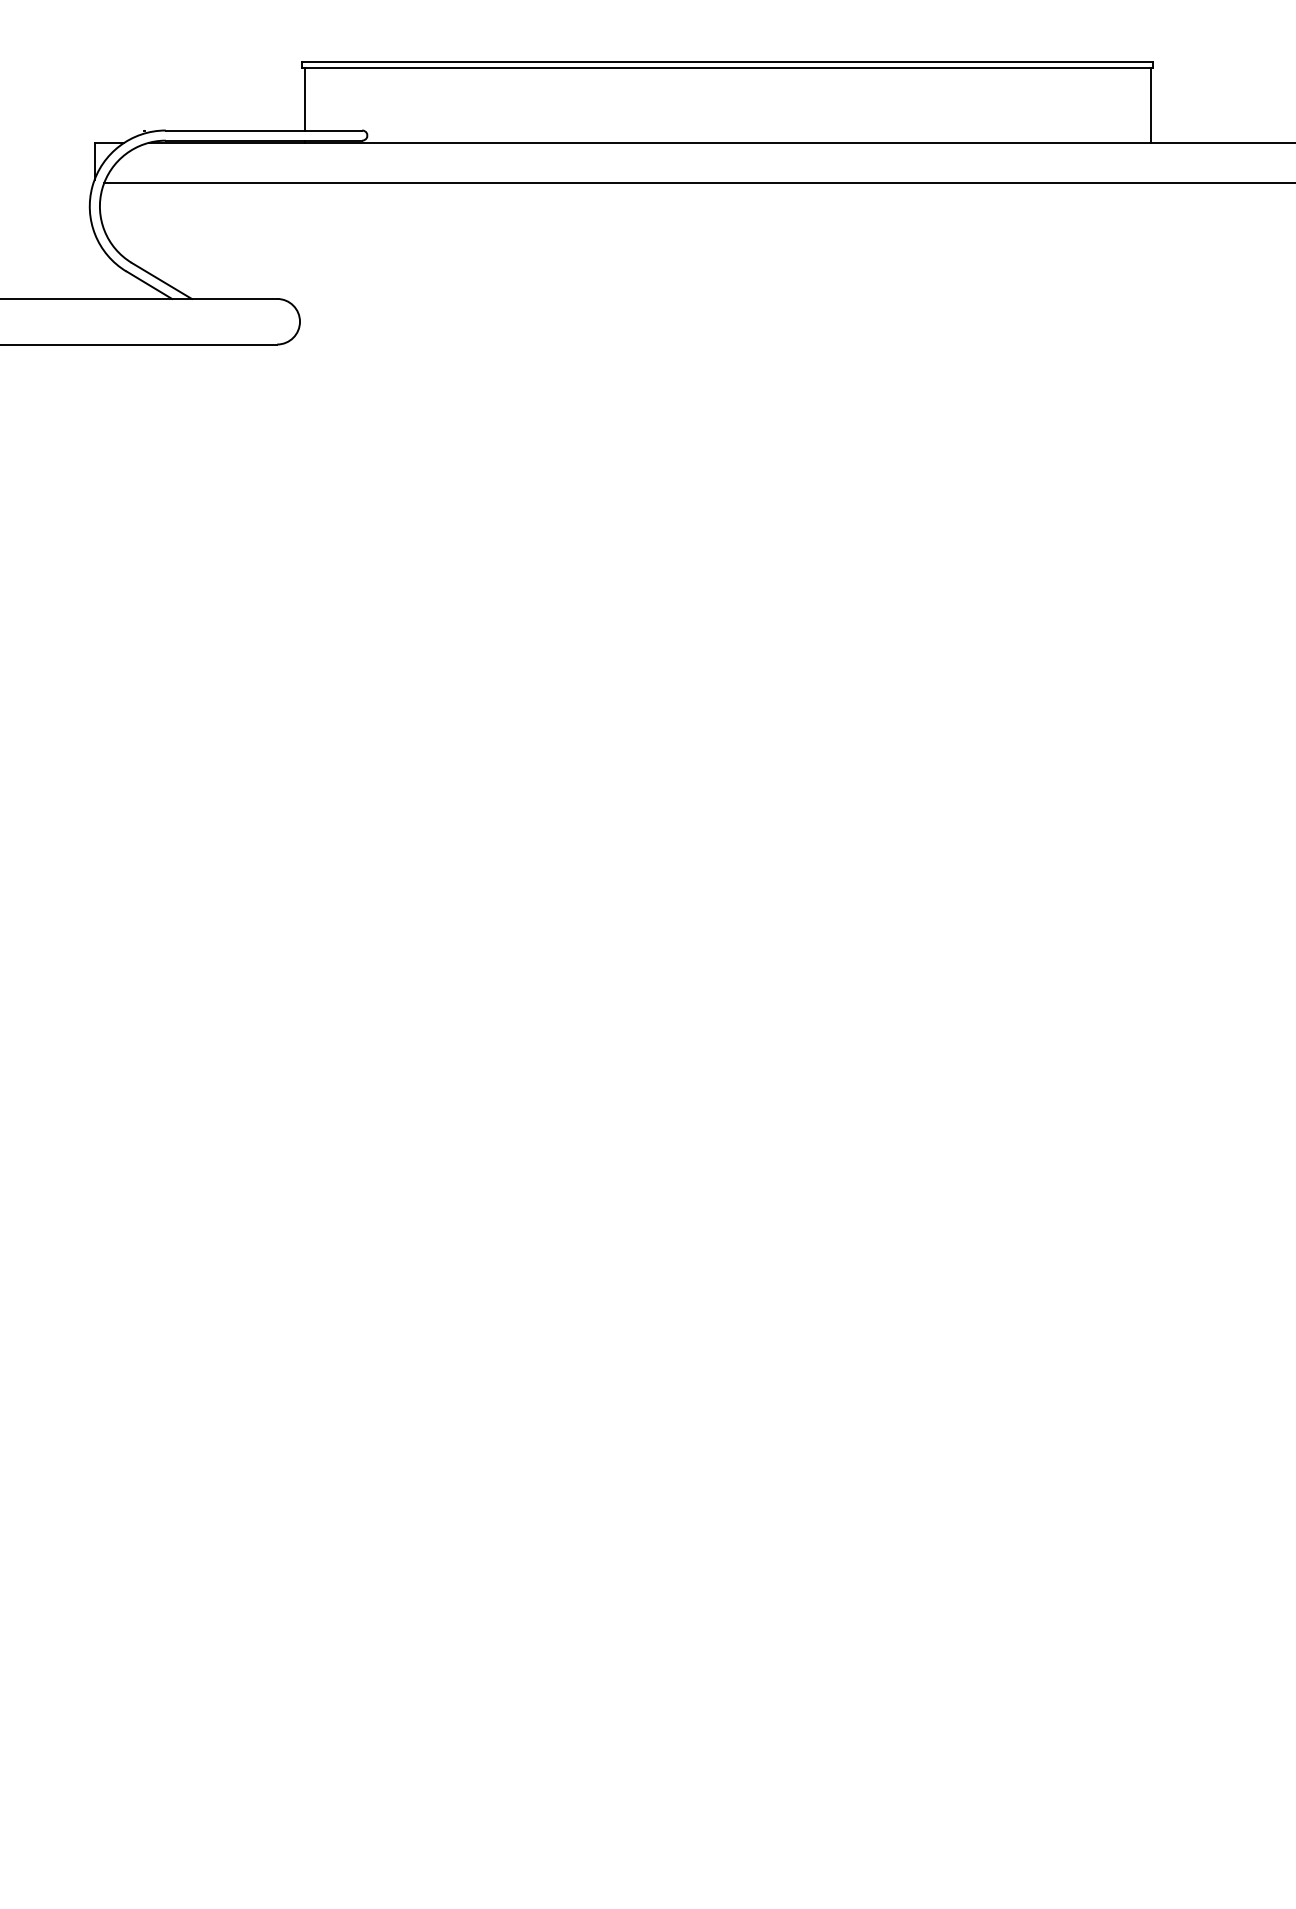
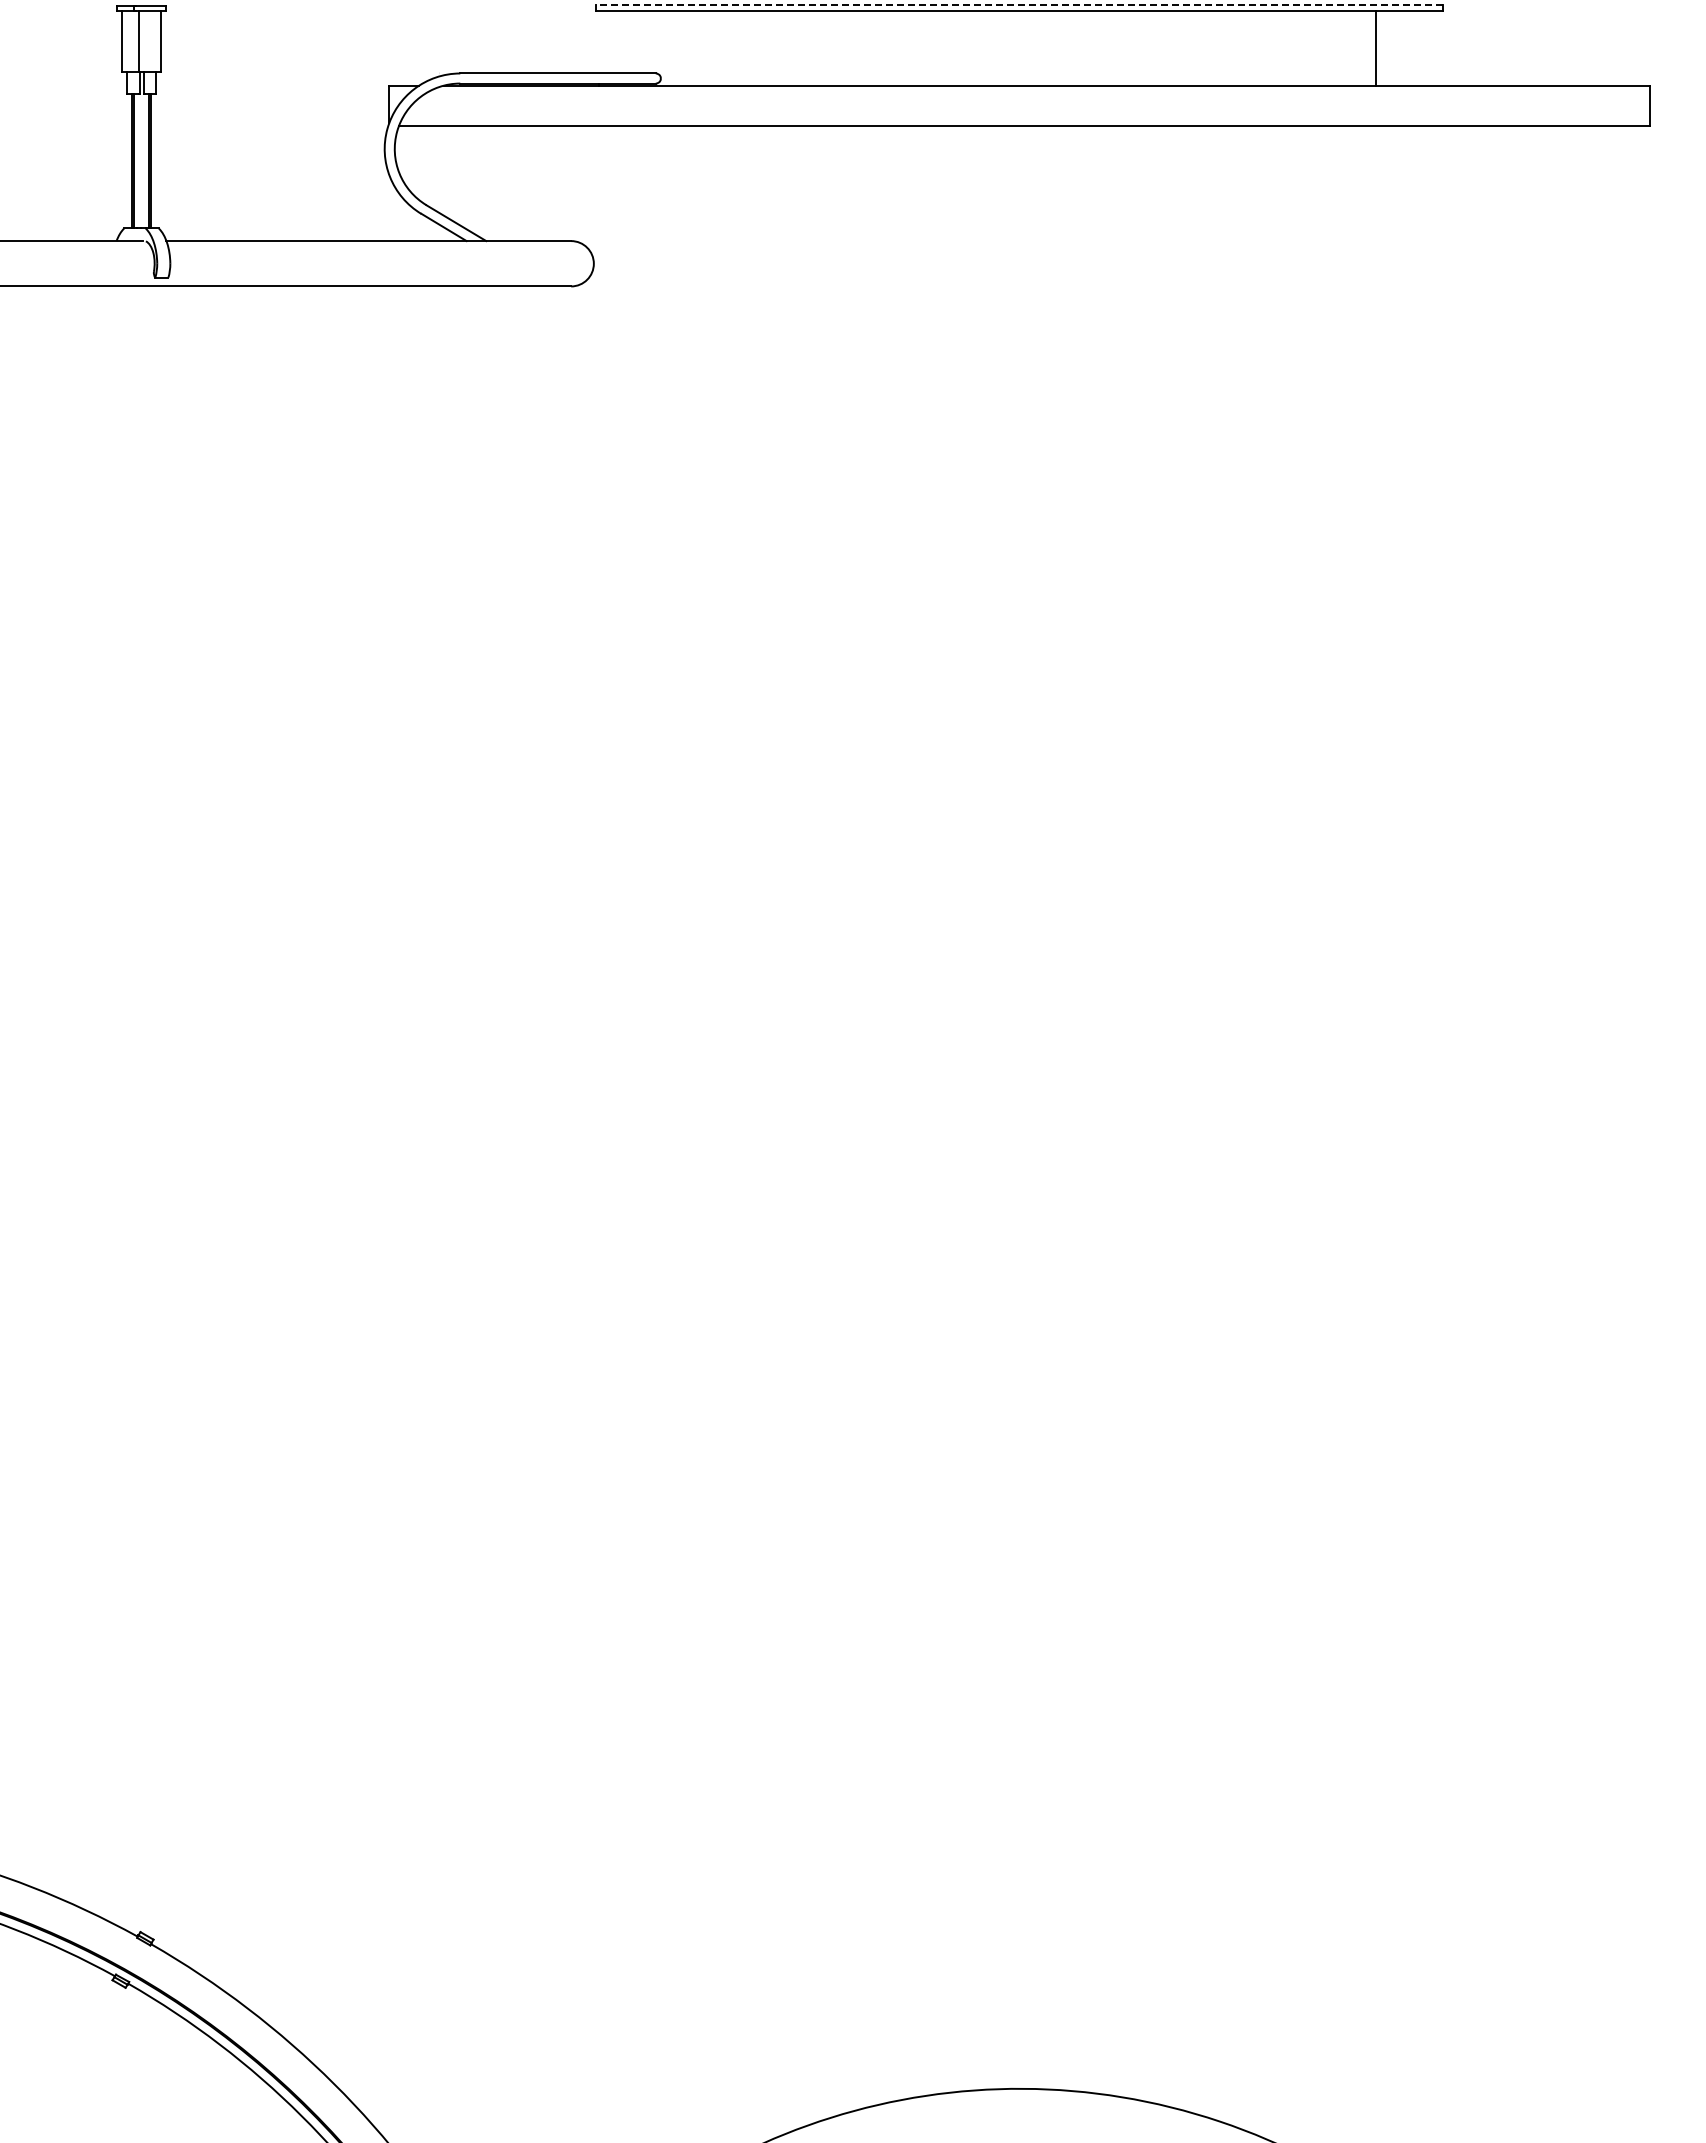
line: (727, 61) -> (1019, 4), solid -> dashed
line: (304, 99) -> (598, 42), removed
line: (1150, 105) -> (1376, 48), moved

